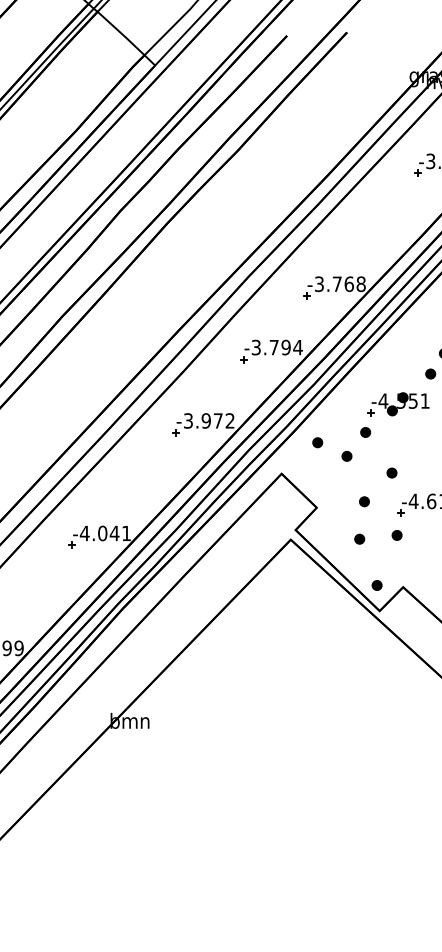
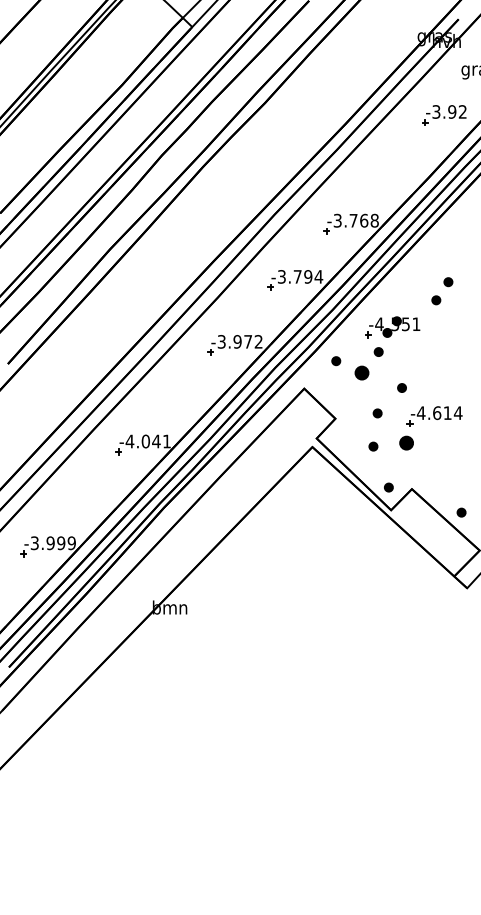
part: (398, 404) -> (392, 327), moved
part: (347, 456) -> (362, 373), size x1.6
part: (397, 535) -> (406, 443), size x1.6

